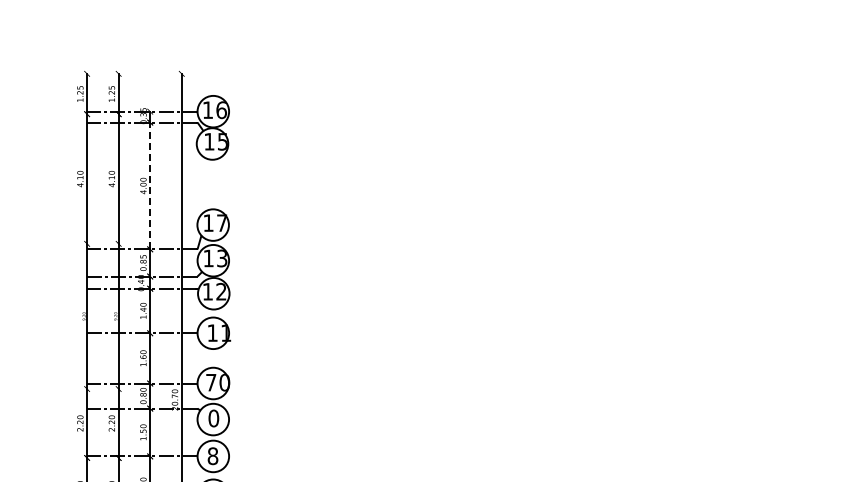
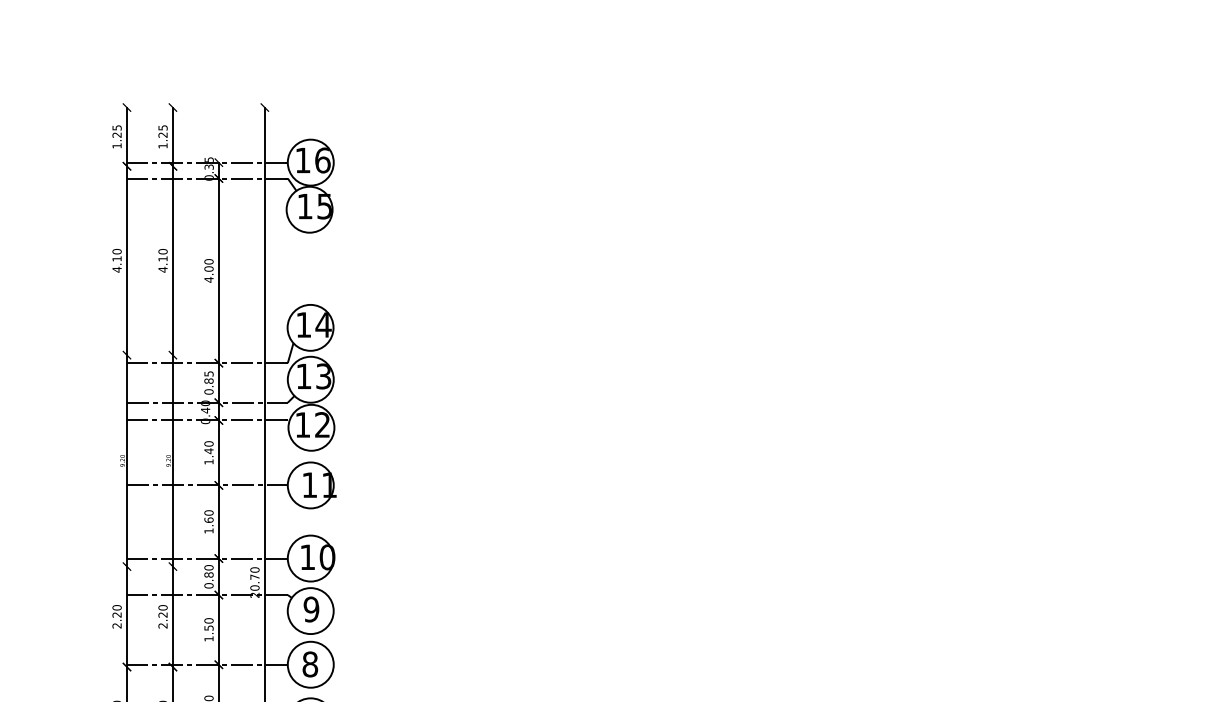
line: (150, 185) -> (219, 270), dashed -> solid
text: (221, 222) -> (322, 324), 17 -> 14
text: (211, 382) -> (308, 557), 70 -> 10
text: (213, 418) -> (311, 609), 0 -> 9

